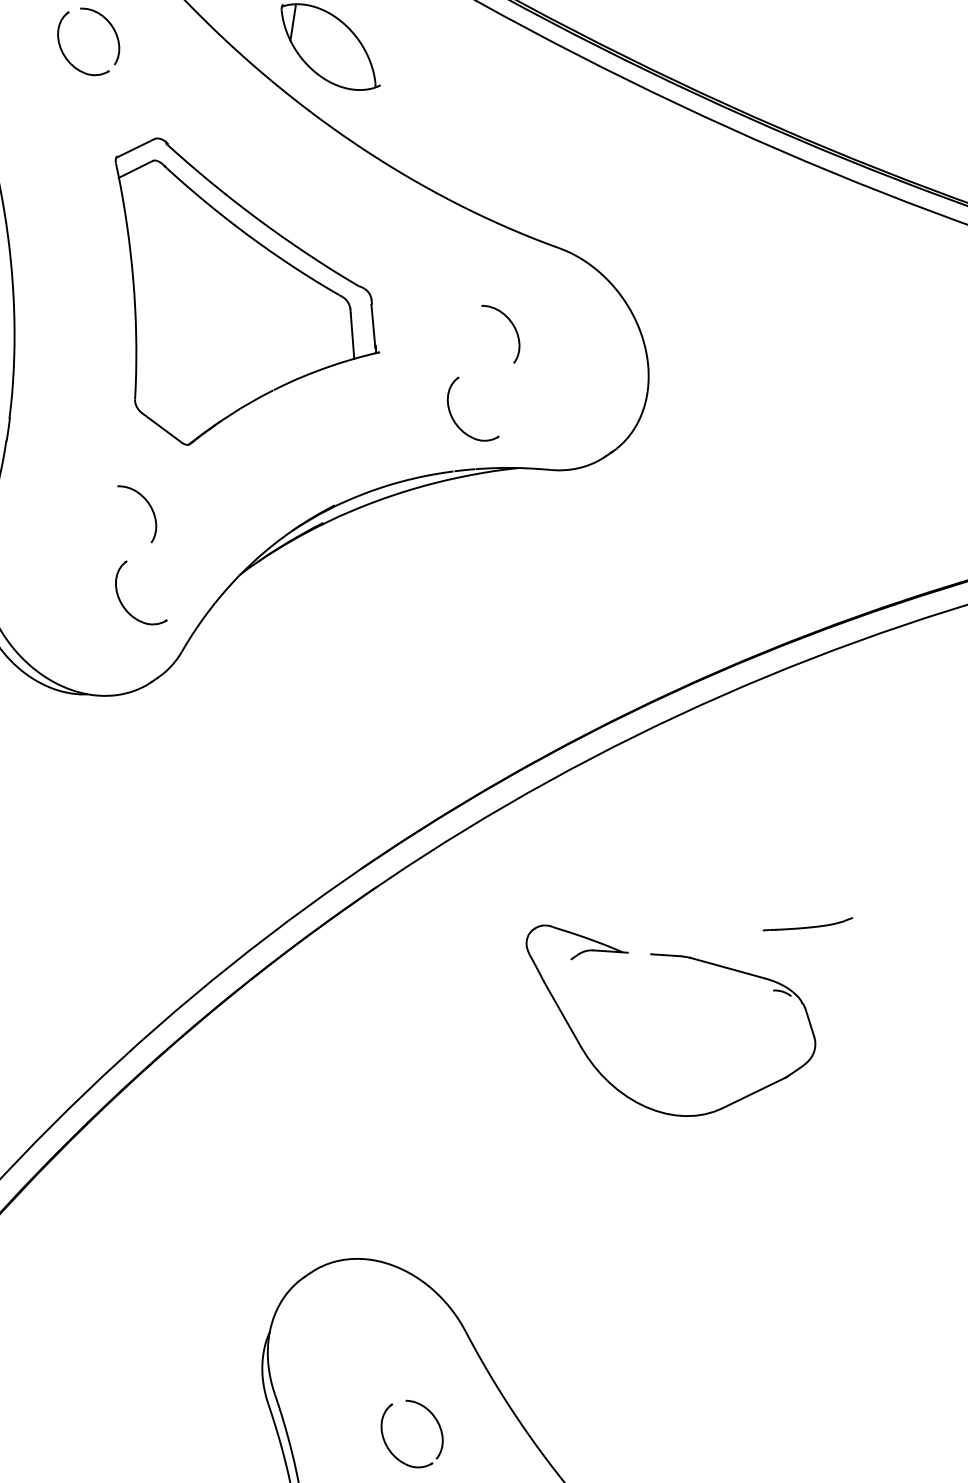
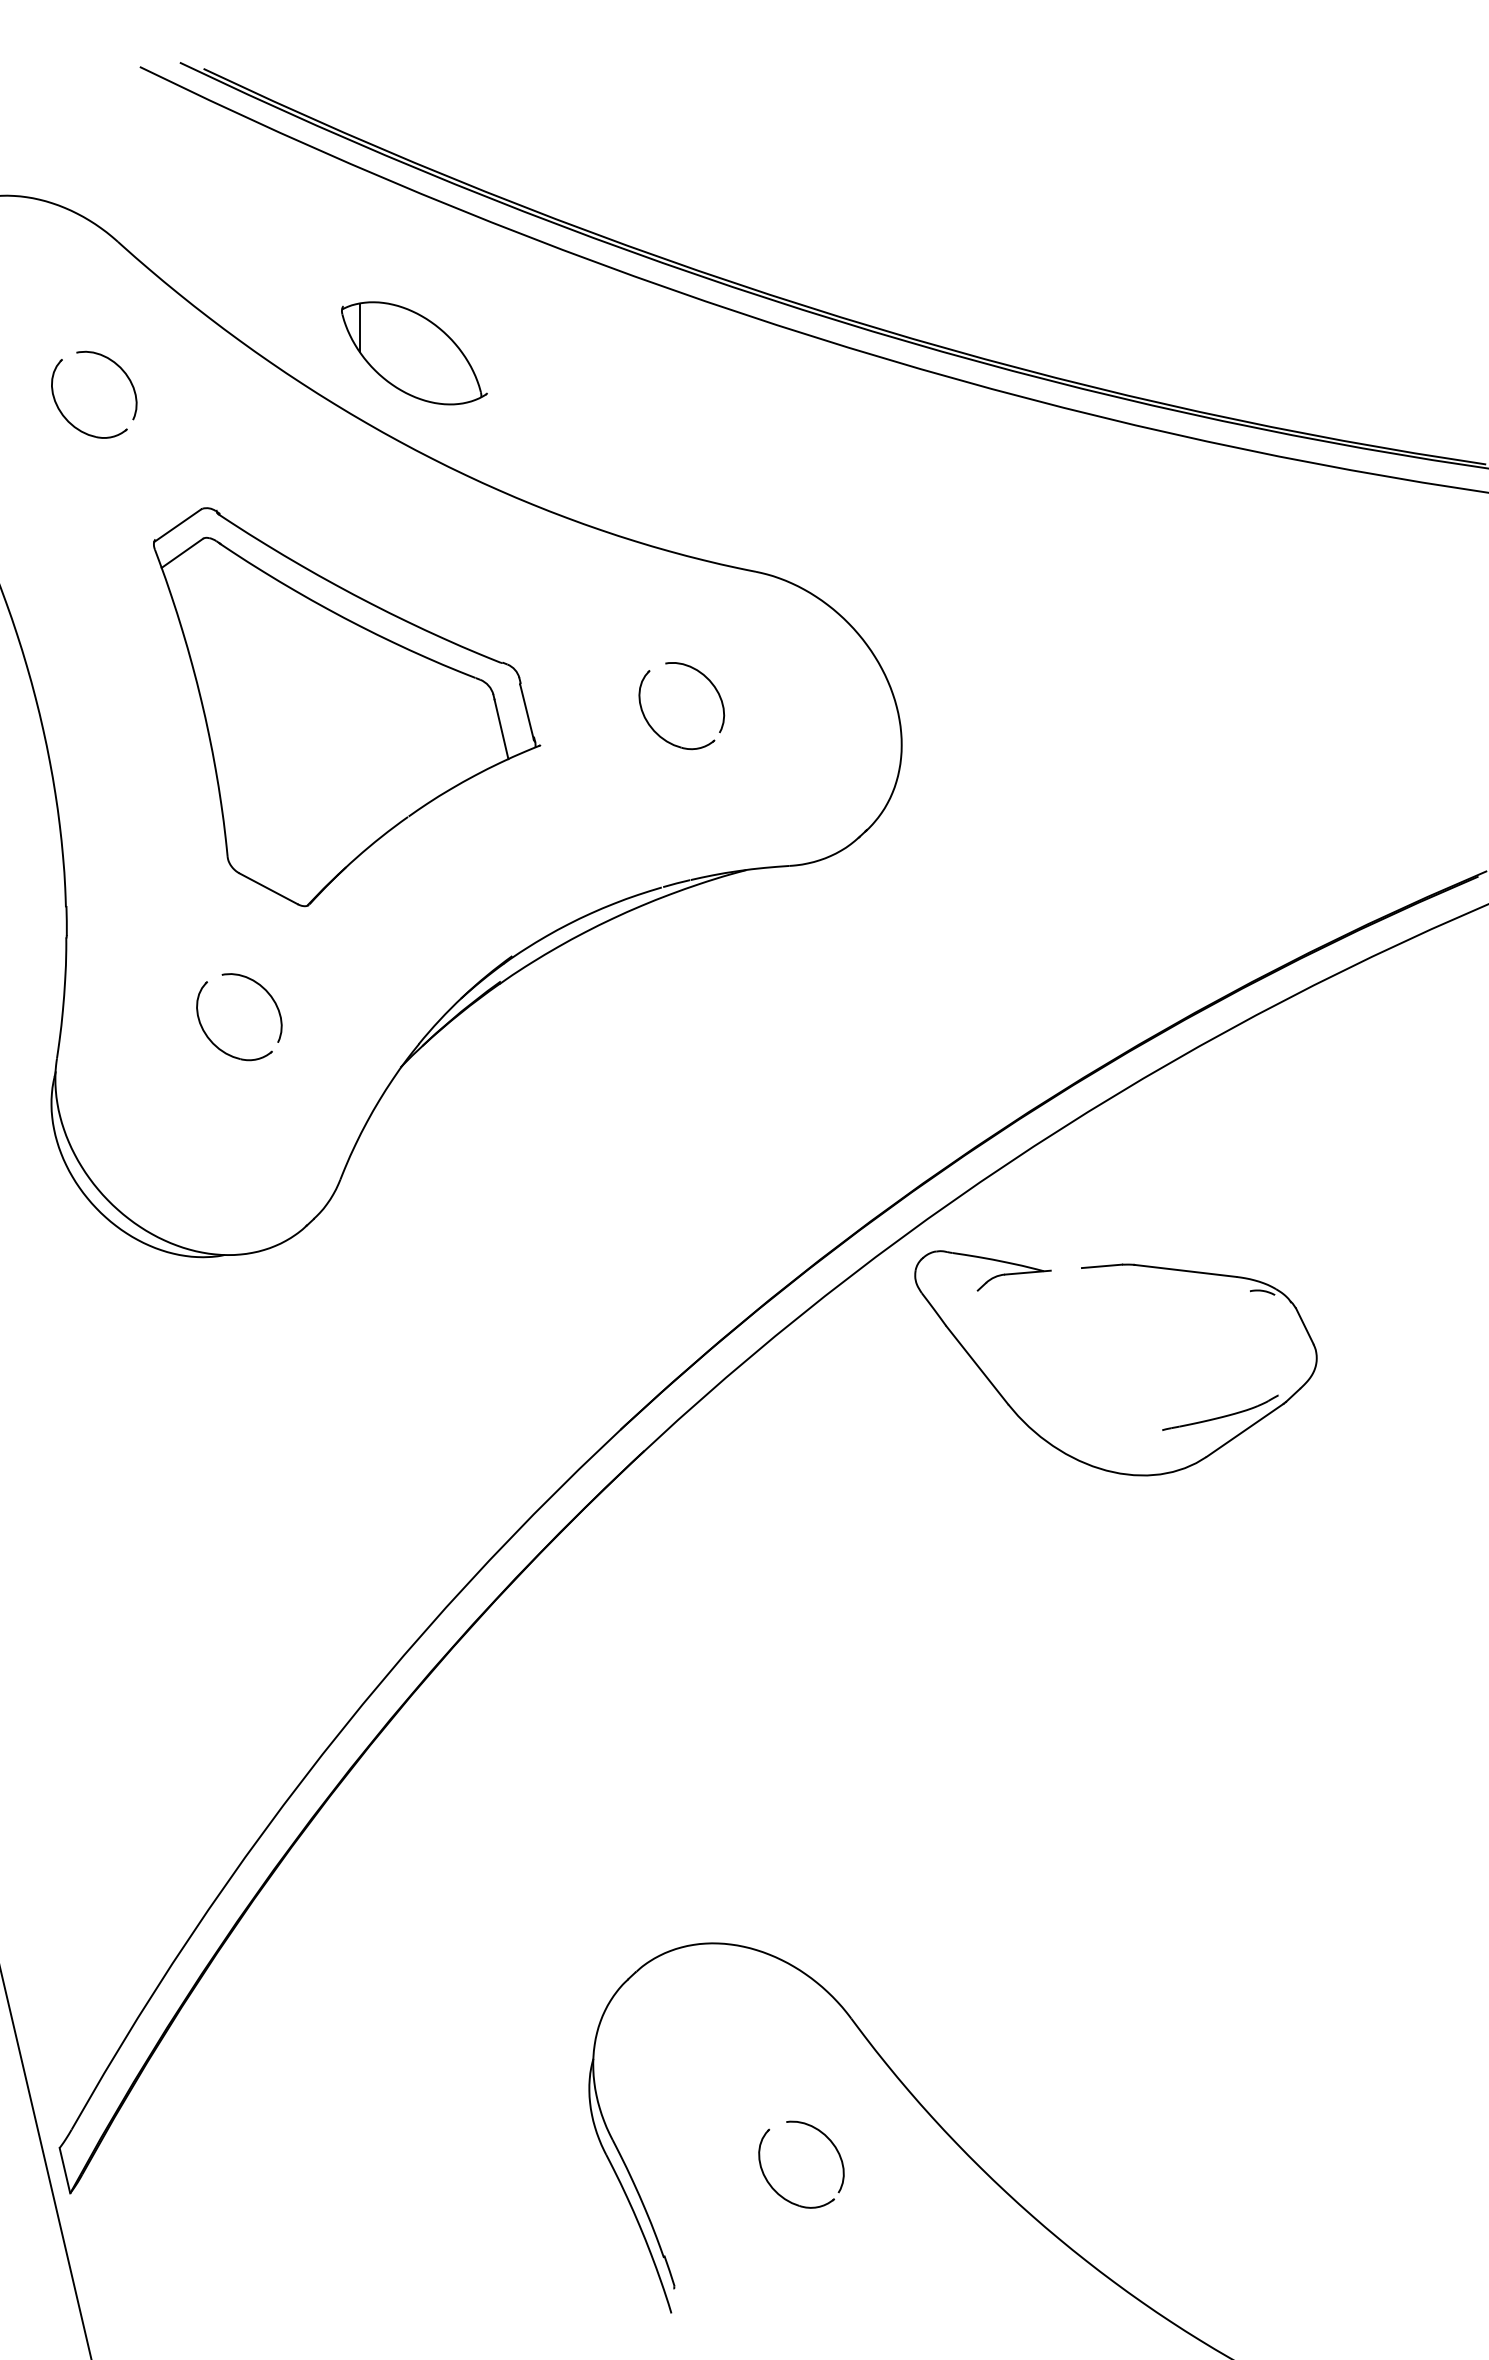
part: (456, 422) -> (655, 730), moved
part: (122, 603) -> (210, 1038), moved
part: (667, 956) -> (1103, 1267), moved

